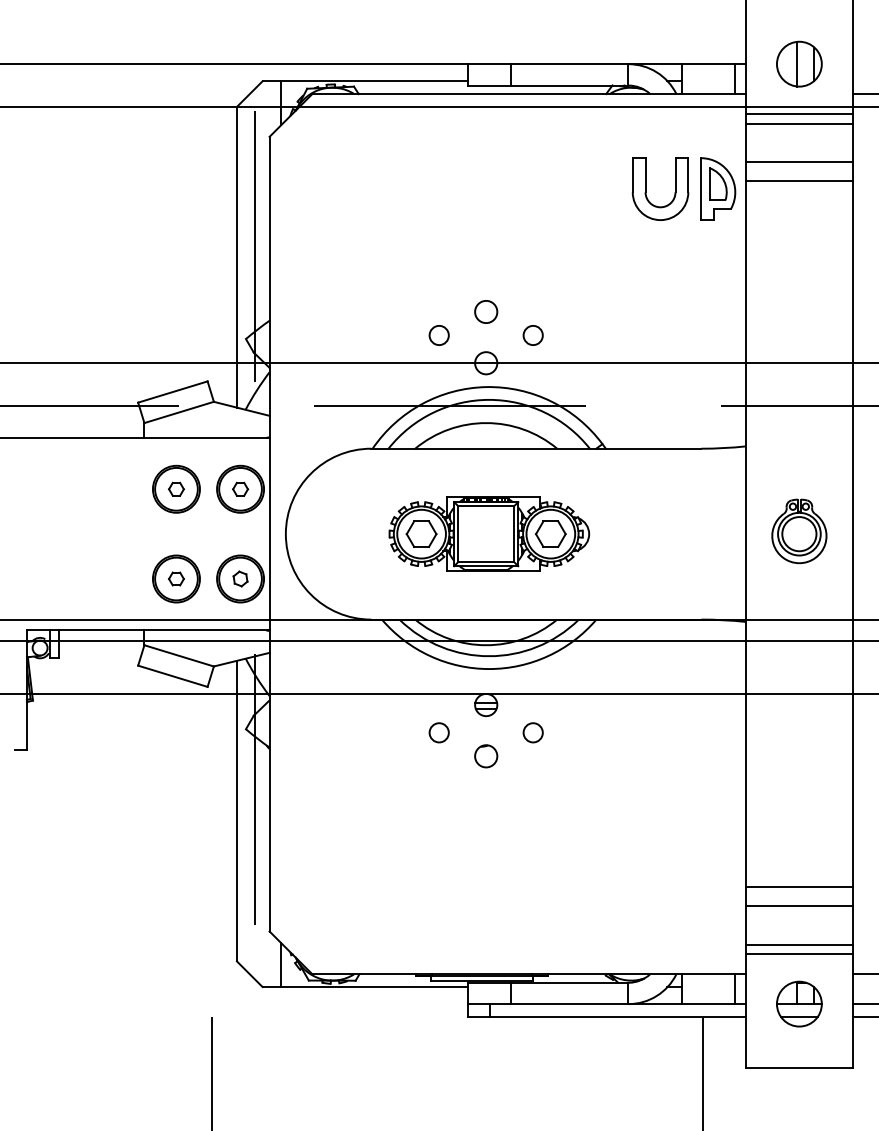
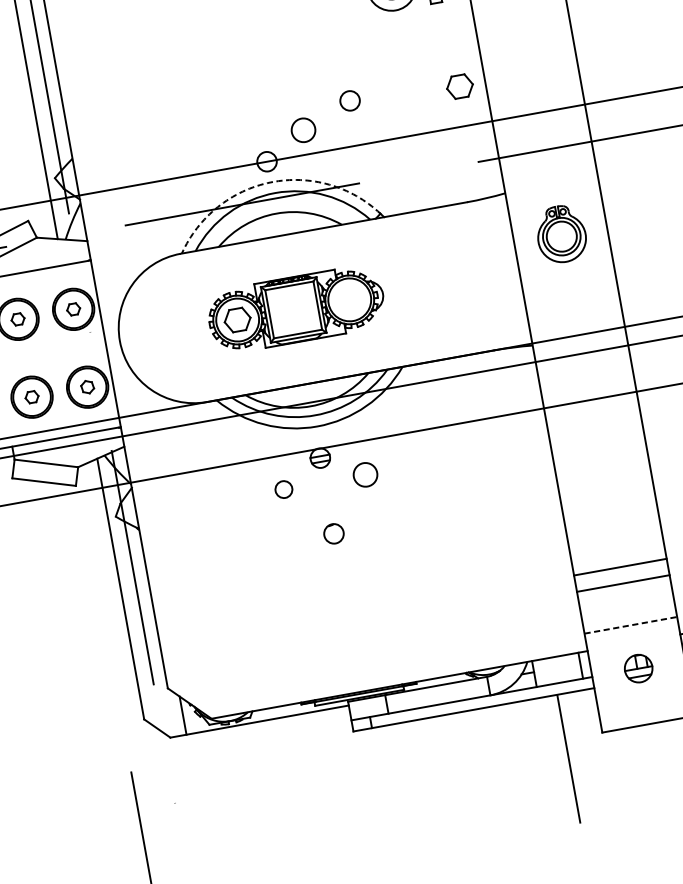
circle: (486, 311) -> (350, 100), moved
circle: (438, 335) -> (221, 145), removed
circle: (532, 335) -> (302, 130), size x1.4
arc: (486, 387) -> (271, 182), solid -> dashed
part: (799, 531) -> (561, 234), moved
part: (550, 533) -> (459, 86), moved
circle: (532, 732) -> (364, 474), size x1.4
circle: (486, 756) -> (334, 533), moved
line: (798, 944) -> (628, 617), removed
line: (799, 954) -> (630, 625), solid -> dashed
part: (799, 1003) -> (638, 668), size x0.7

